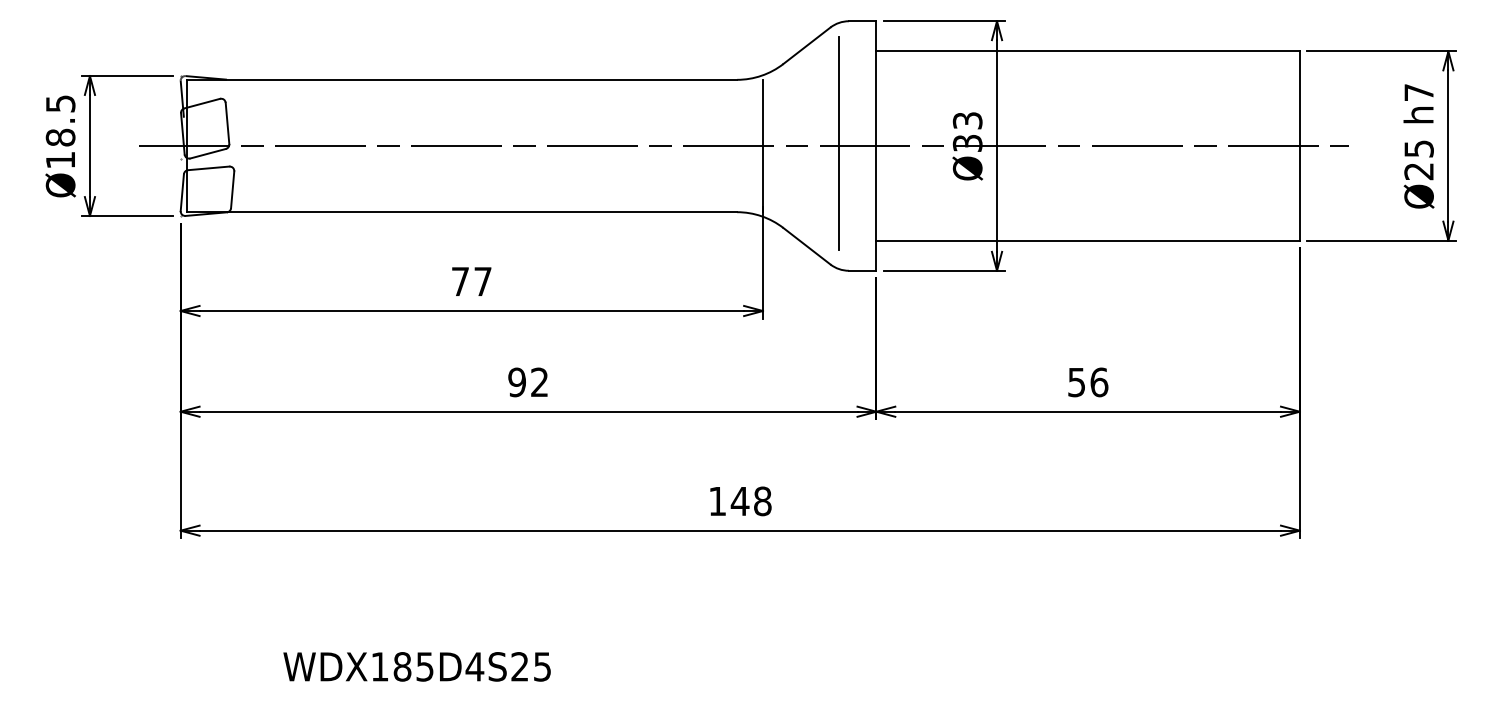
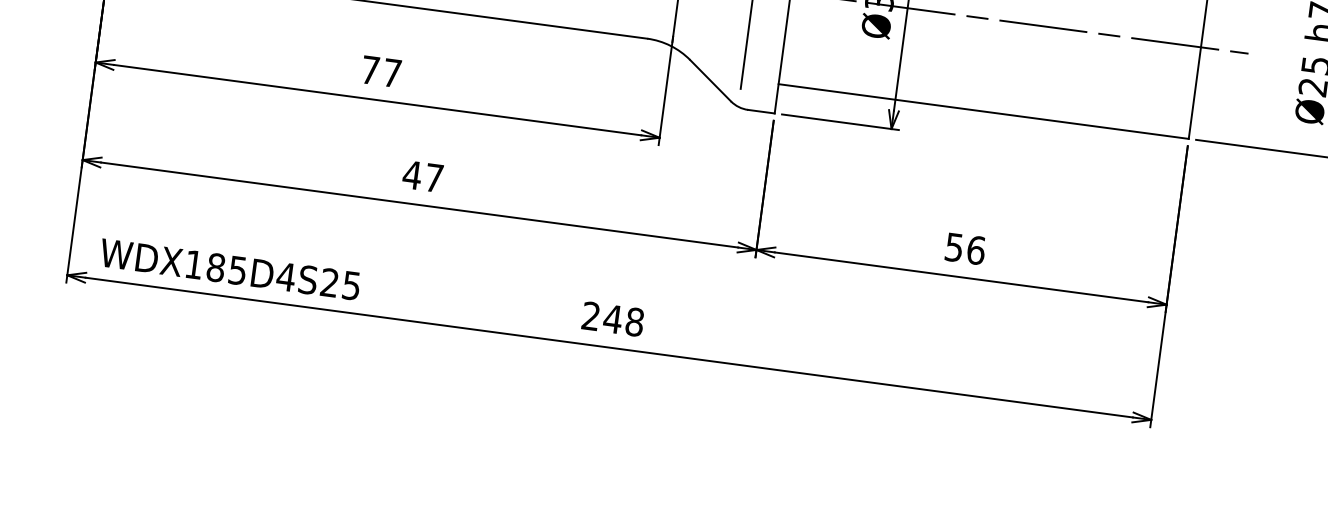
text: (527, 382) -> (422, 176), 92 -> 47
text: (717, 500) -> (591, 315), 148 -> 248
text: (416, 666) -> (229, 269), moved

